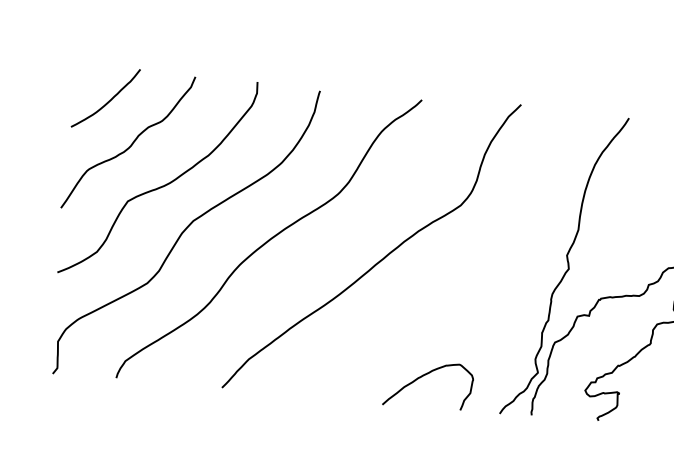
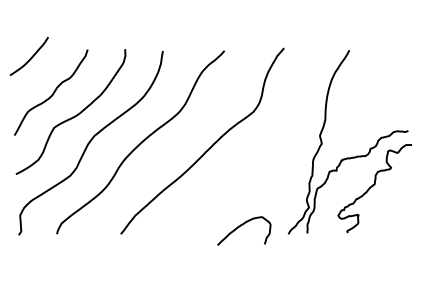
curve: (107, 100) -> (30, 57), moved
curve: (424, 377) -> (241, 226), moved

